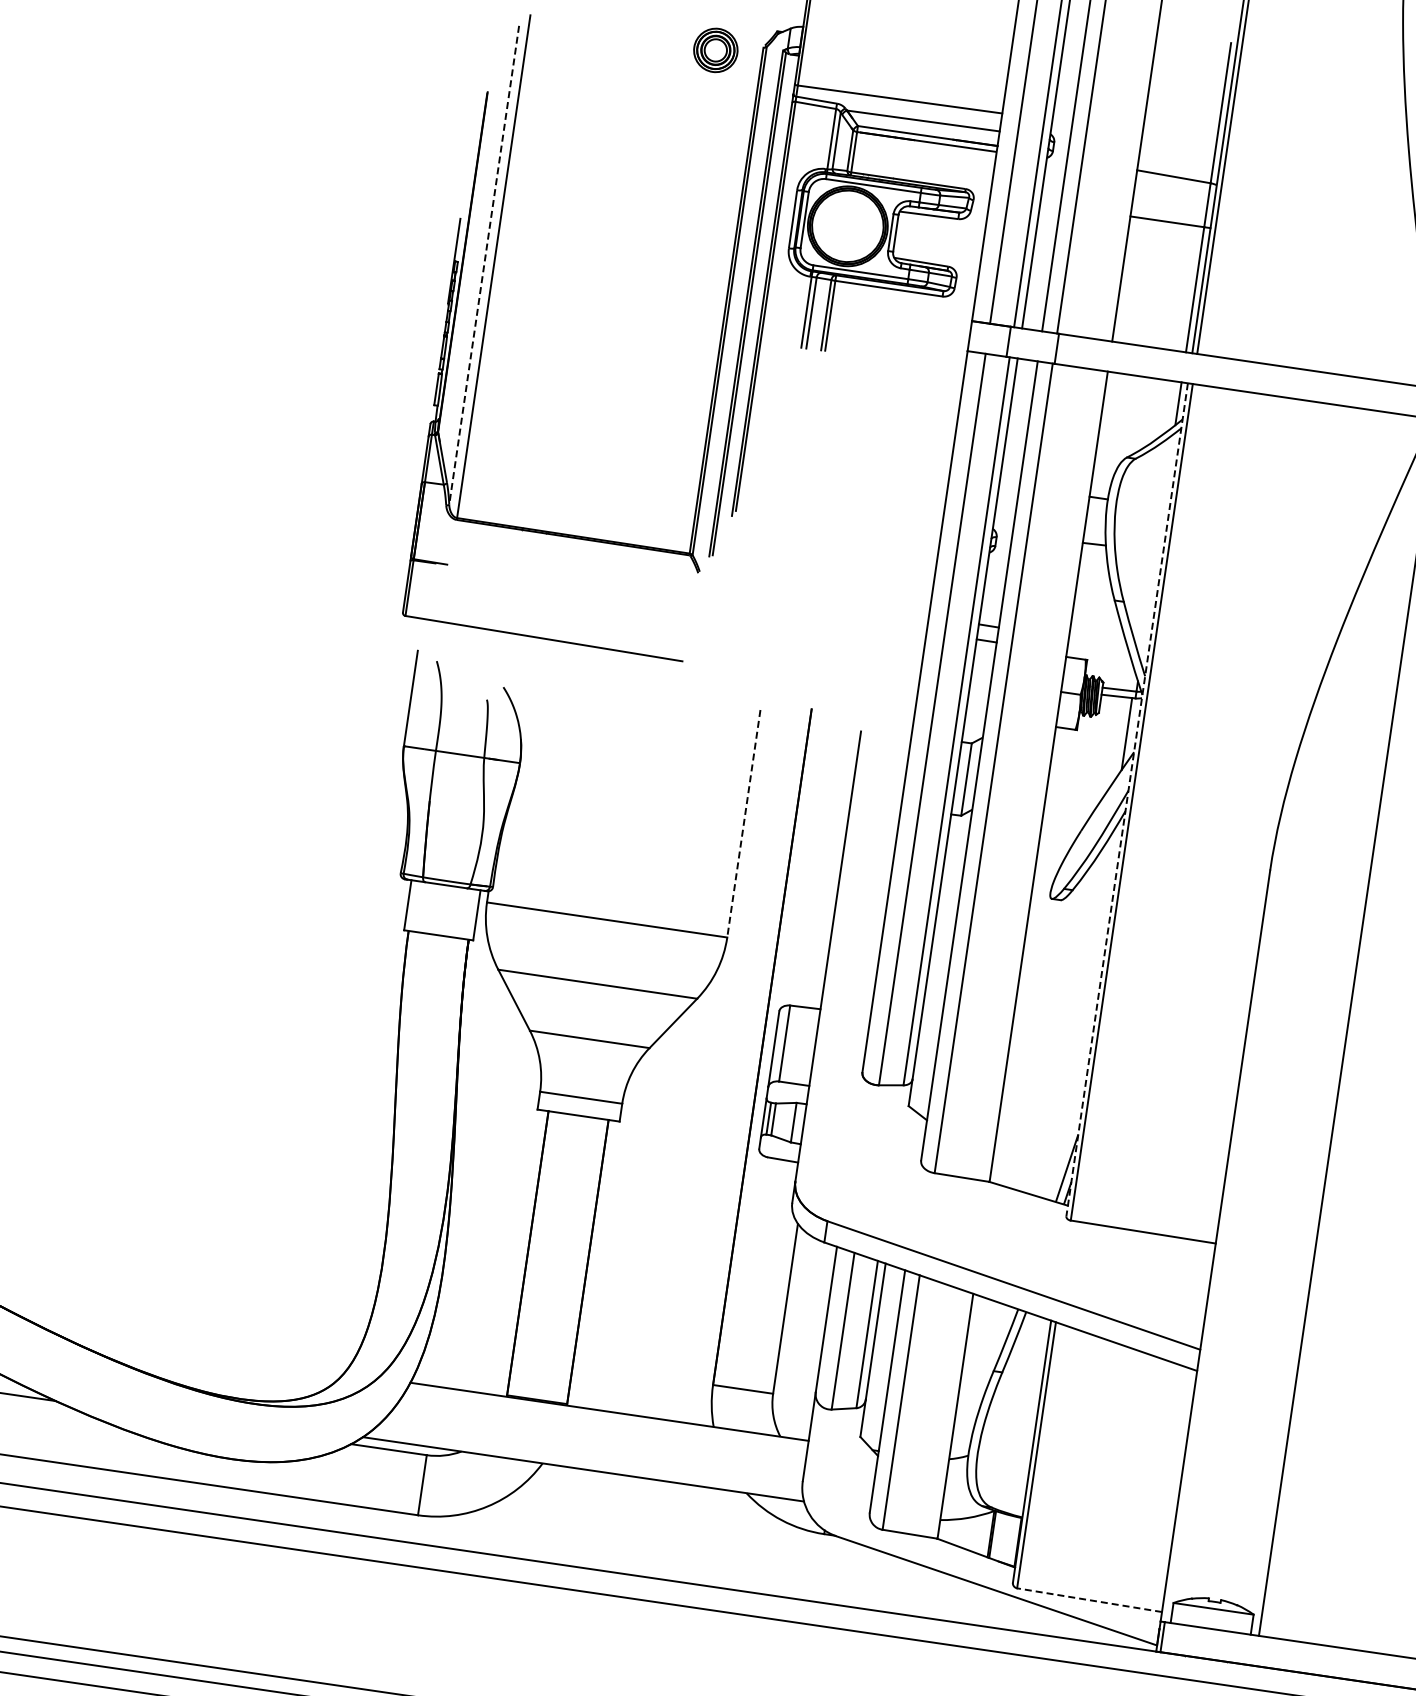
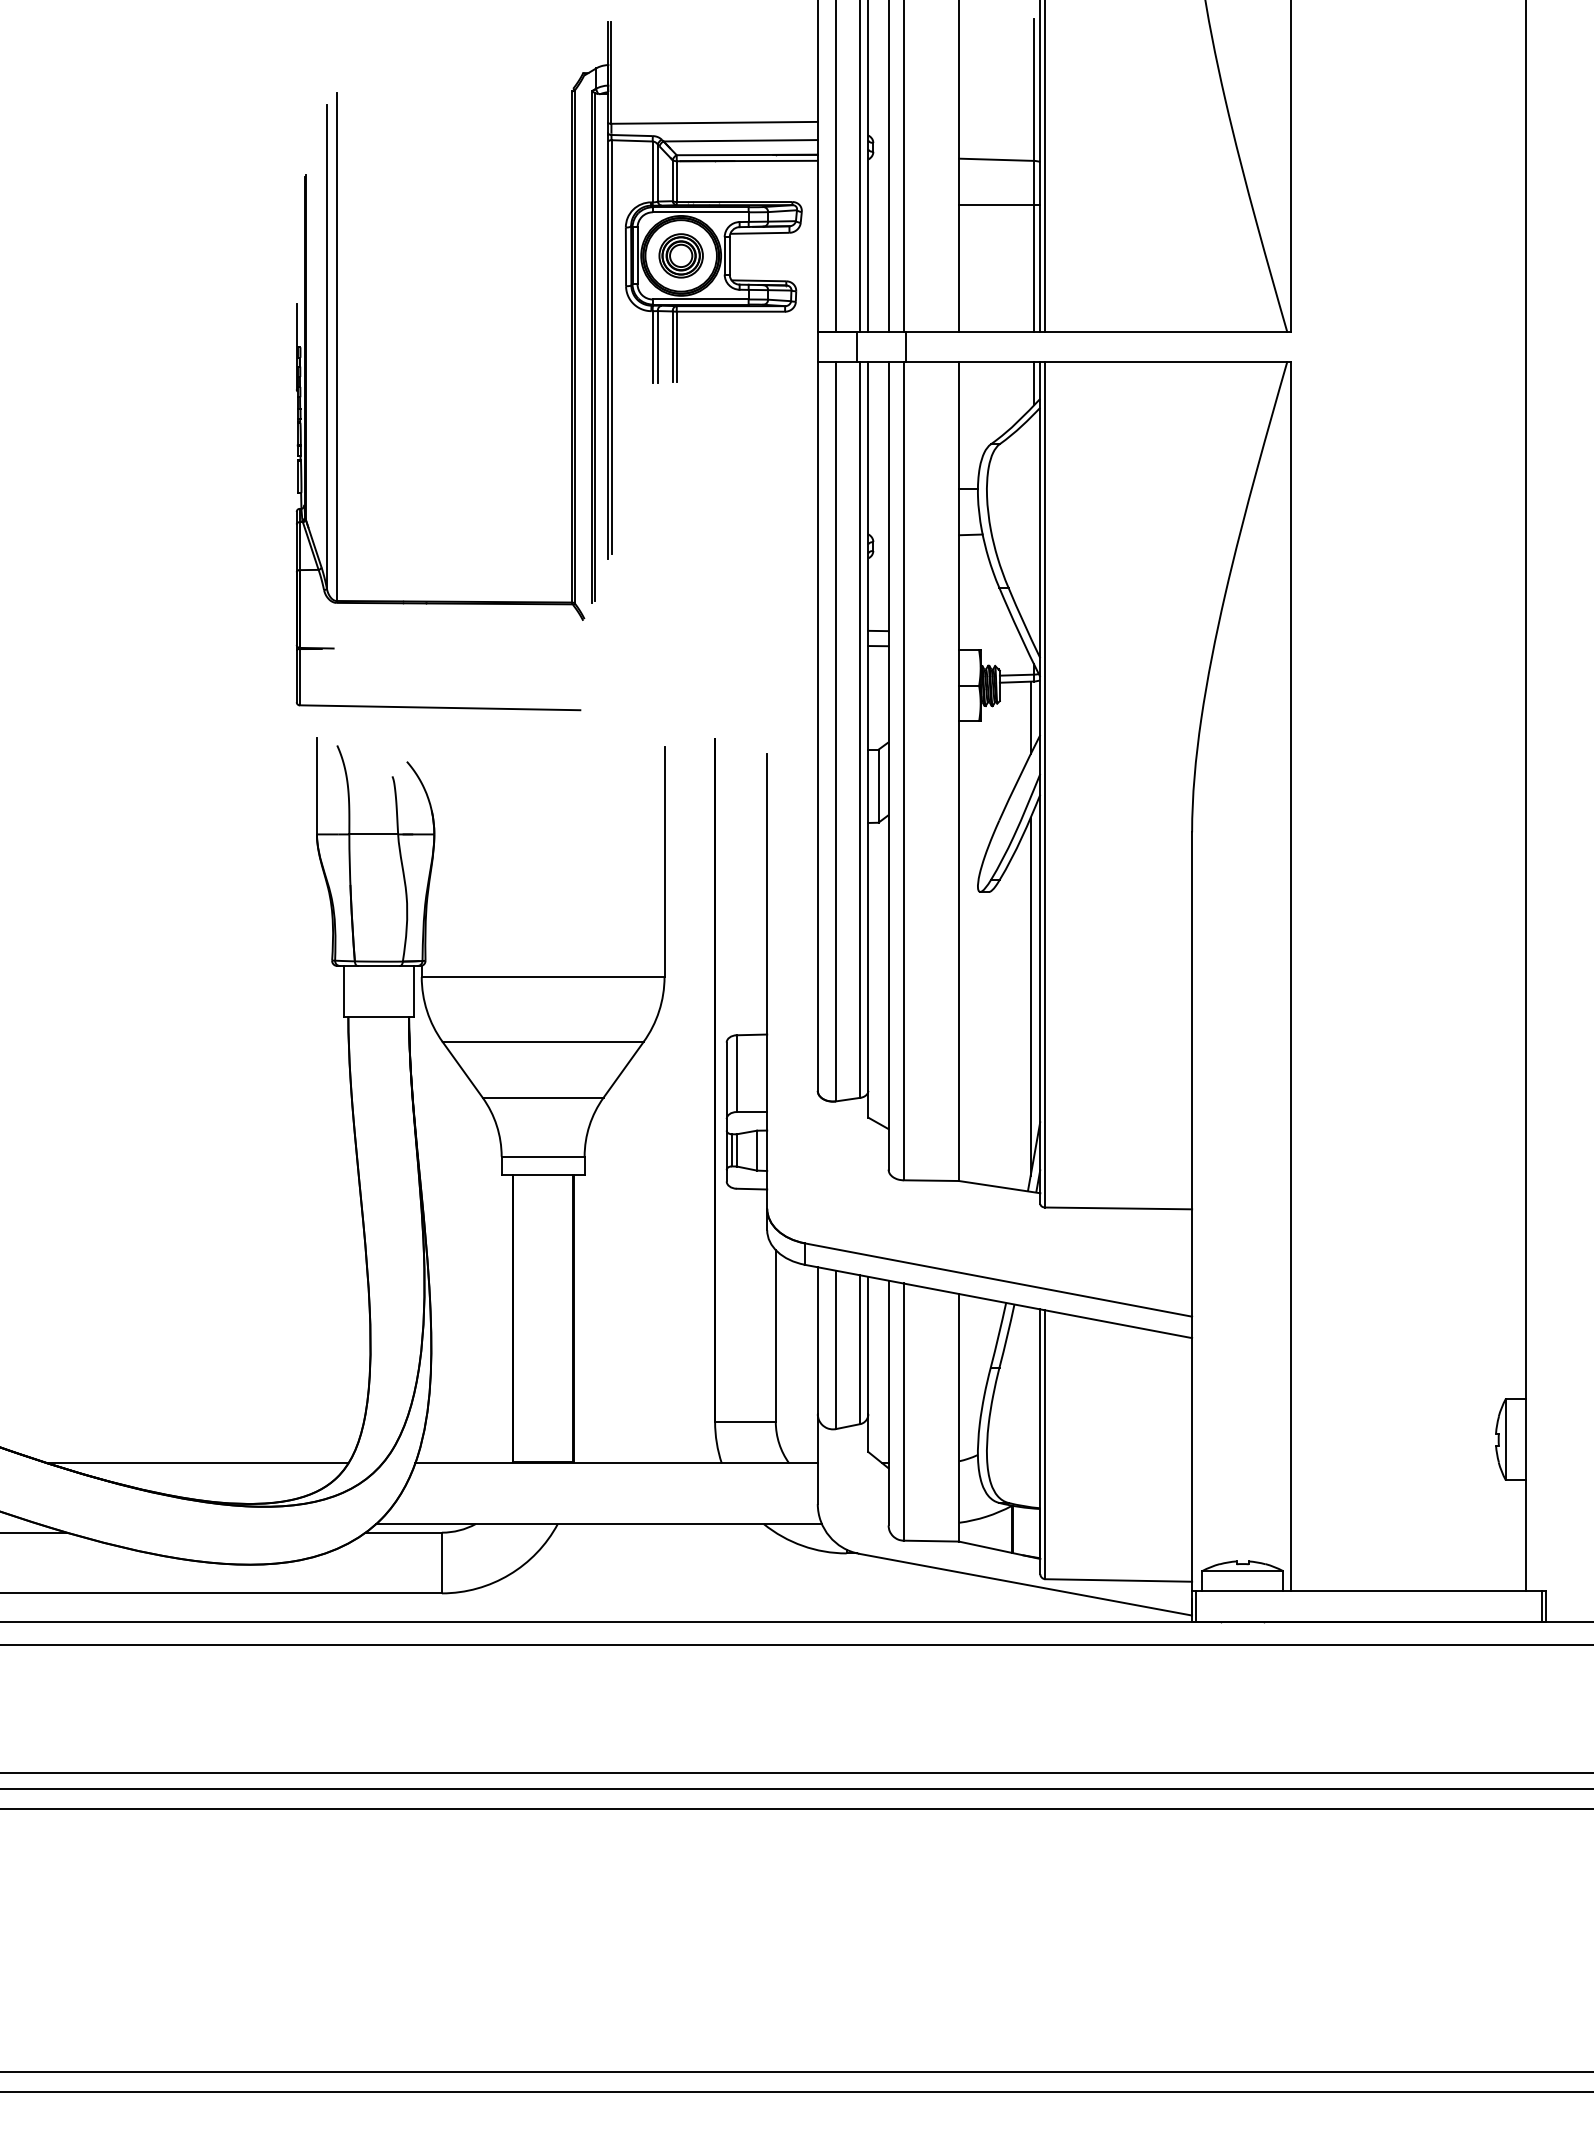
part: (715, 49) -> (680, 255), moved
line: (483, 264) -> (326, 346), dashed -> solid
line: (1127, 800) -> (1040, 783), dashed -> solid
line: (743, 824) -> (664, 862), dashed -> solid
line: (1086, 1010) -> (1030, 997), added
line: (194, 1351) -> (197, 1463), added
line: (1089, 1600) -> (1118, 1580), dashed -> solid

